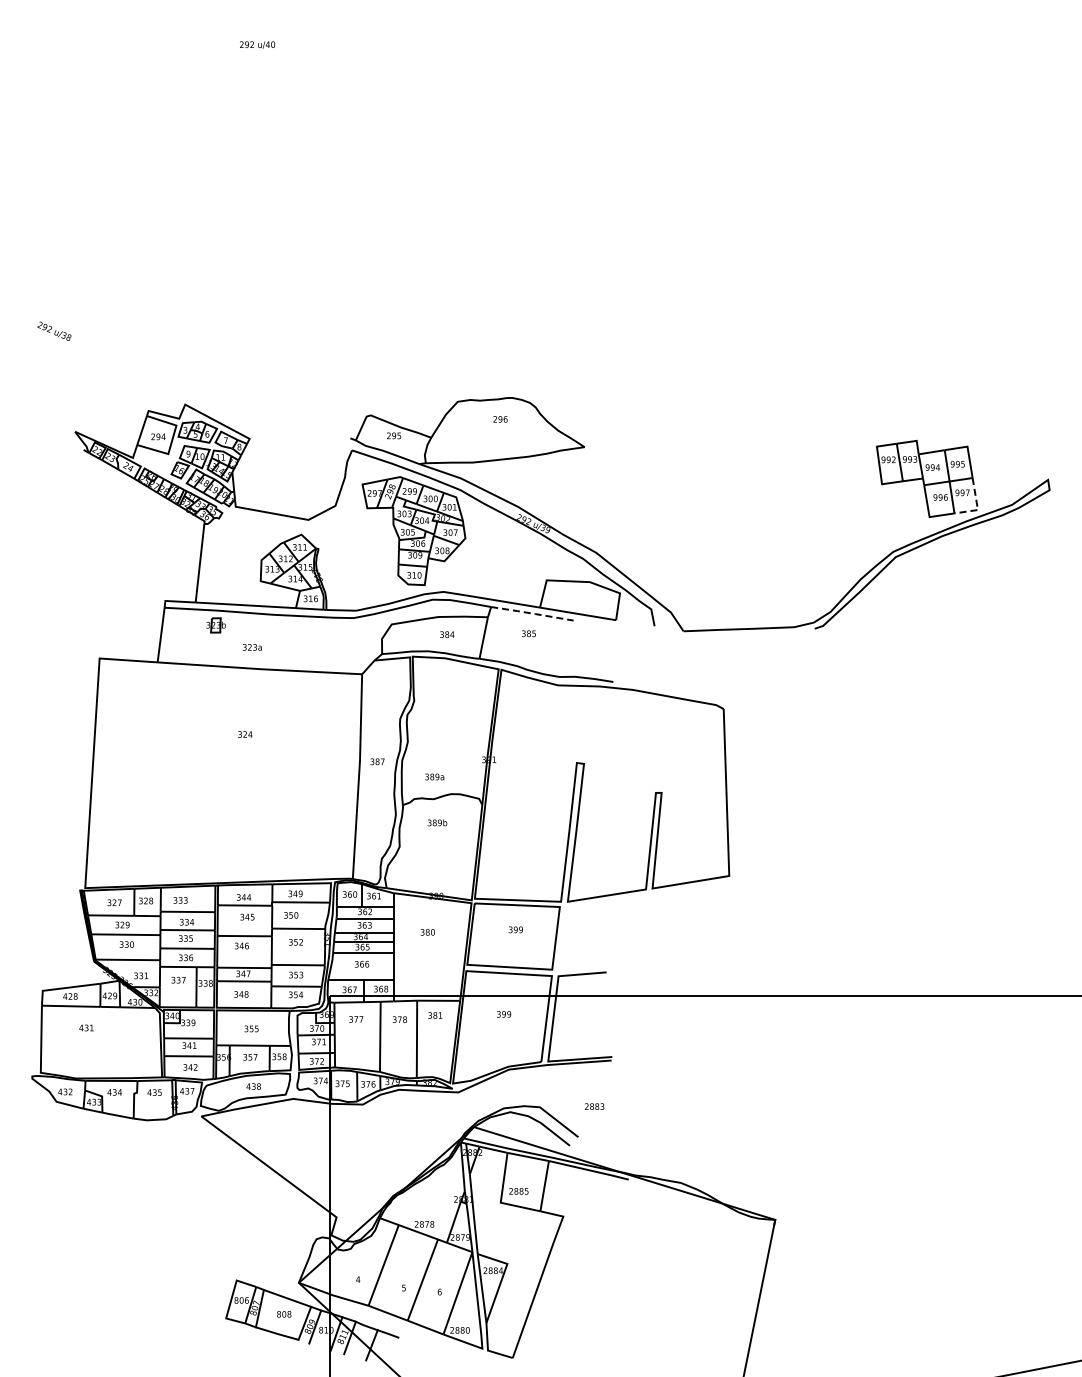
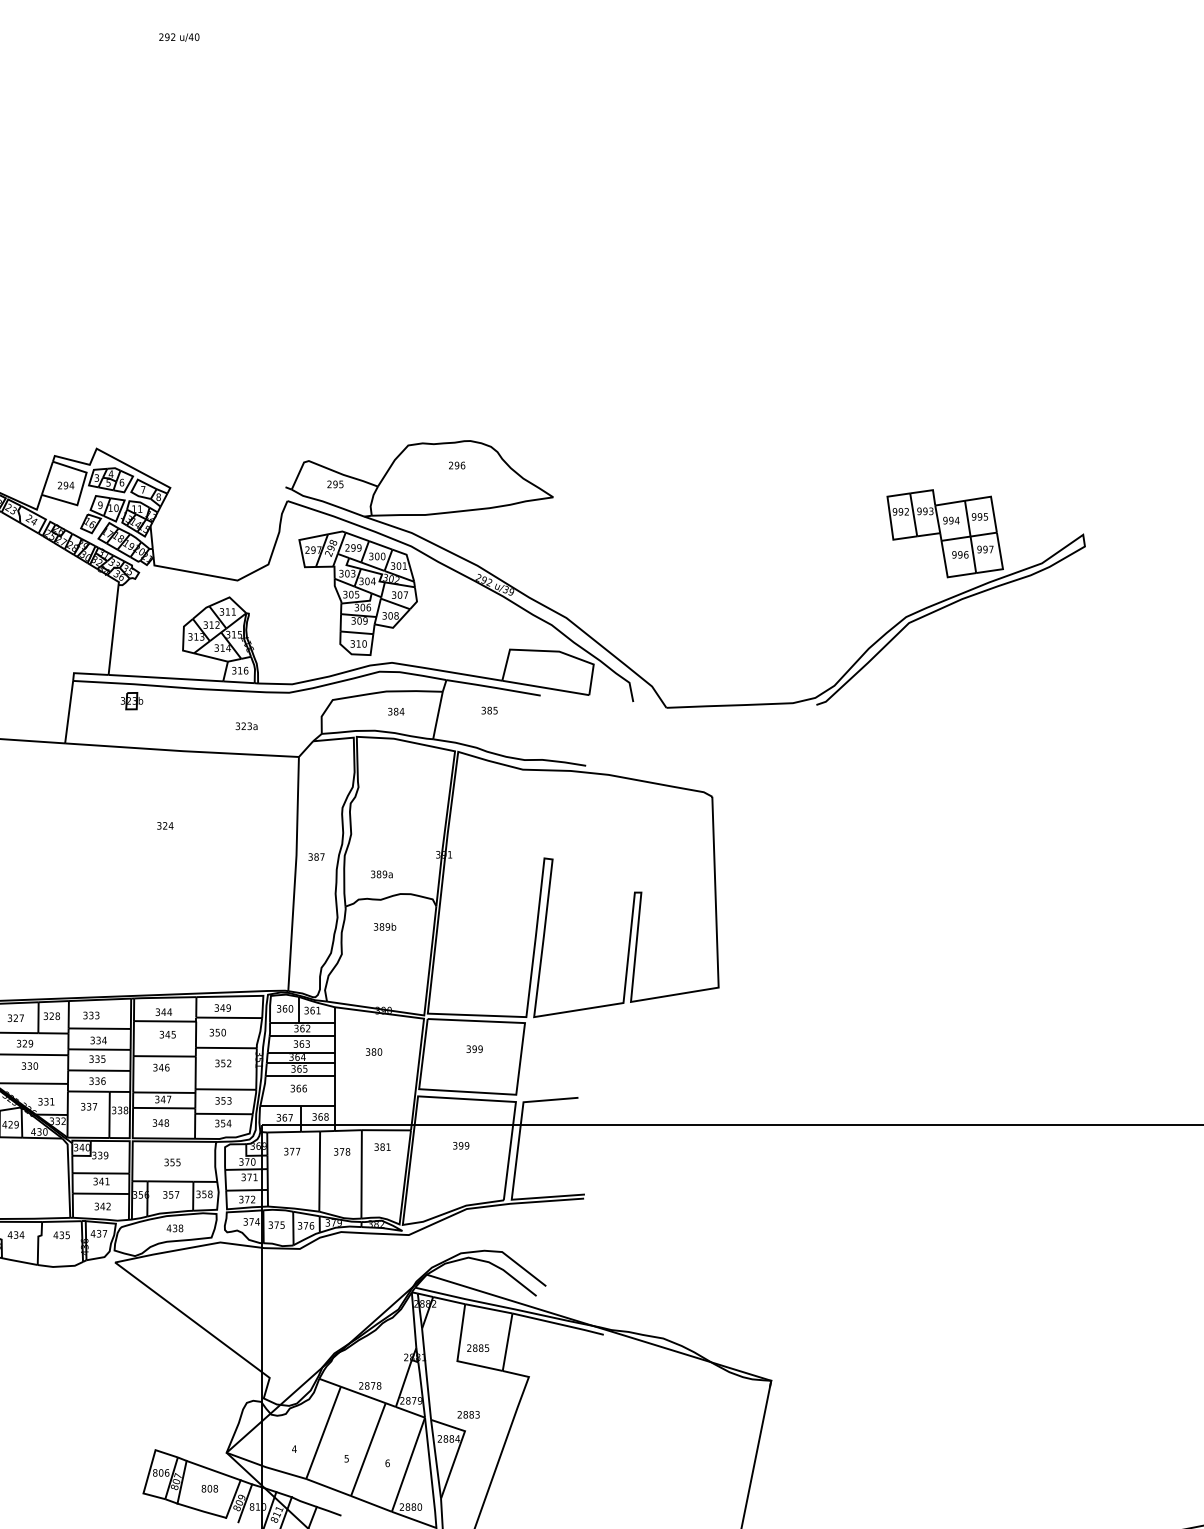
line: (977, 506) -> (1002, 565), dashed -> solid
line: (532, 613) -> (493, 687), dashed -> solid
text: (252, 647) -> (246, 726), moved
text: (594, 1106) -> (468, 1414), moved

